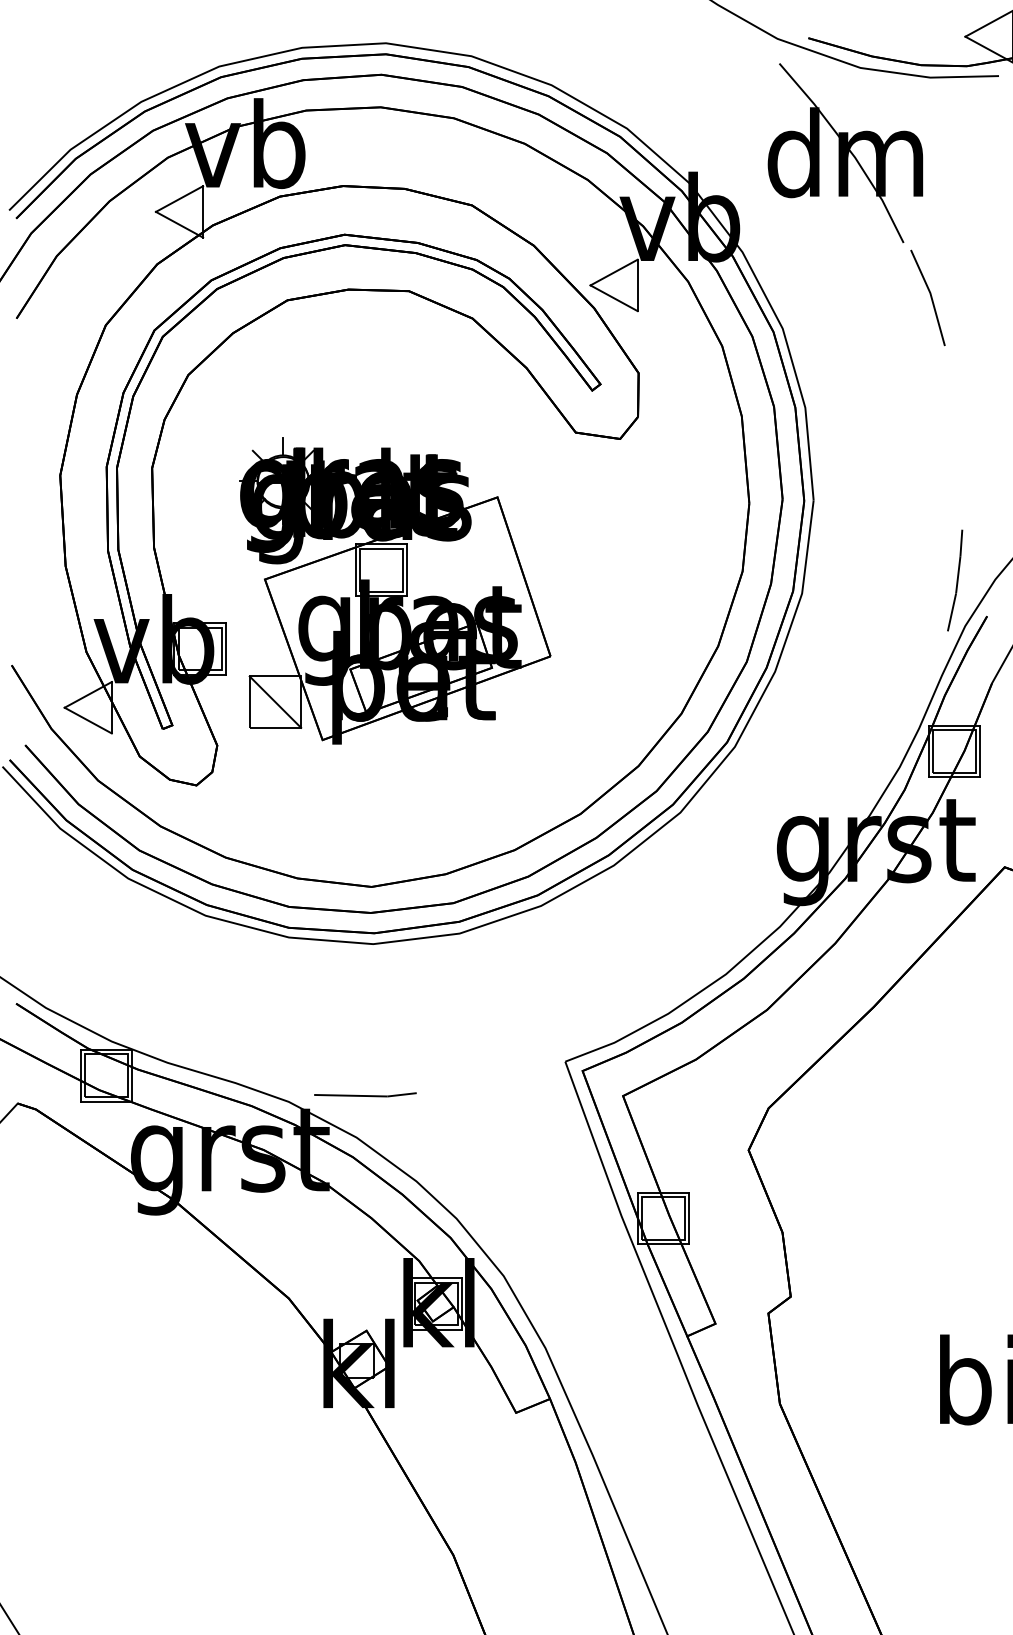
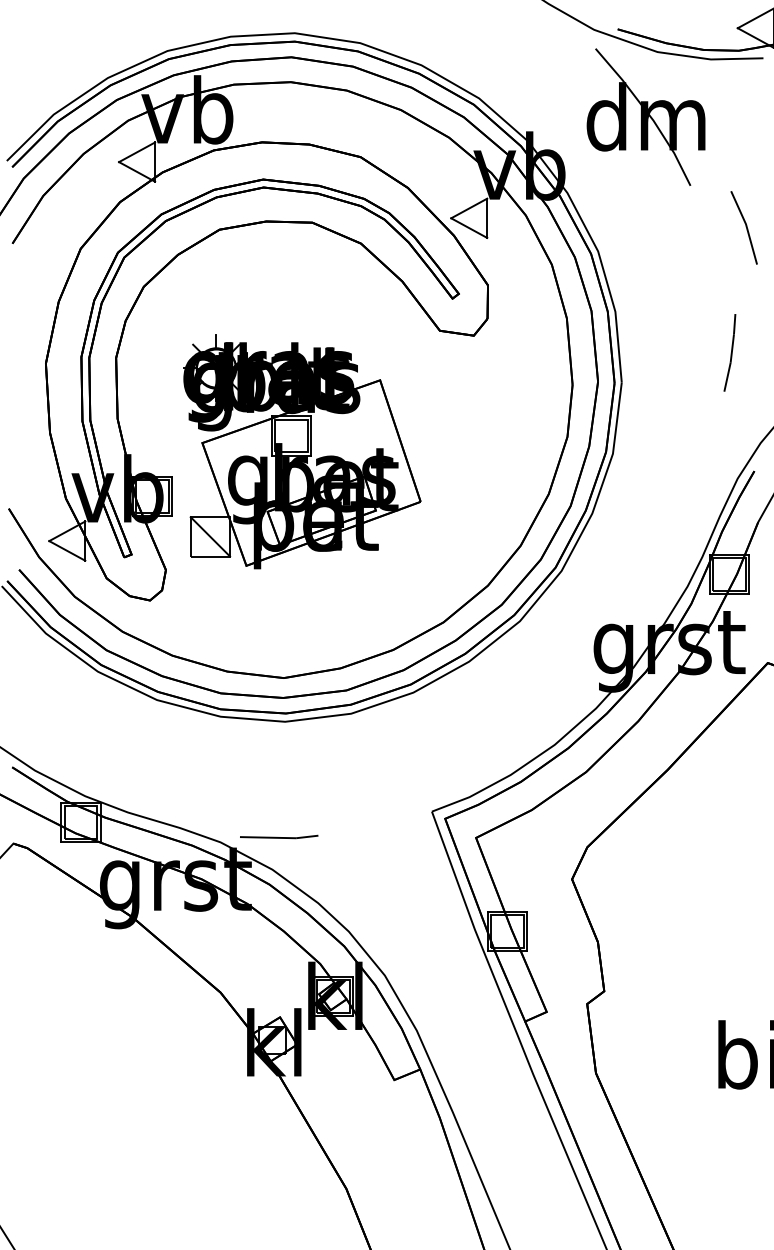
line: (929, 296) -> (745, 226), moved
curve: (955, 581) -> (730, 353), moved

